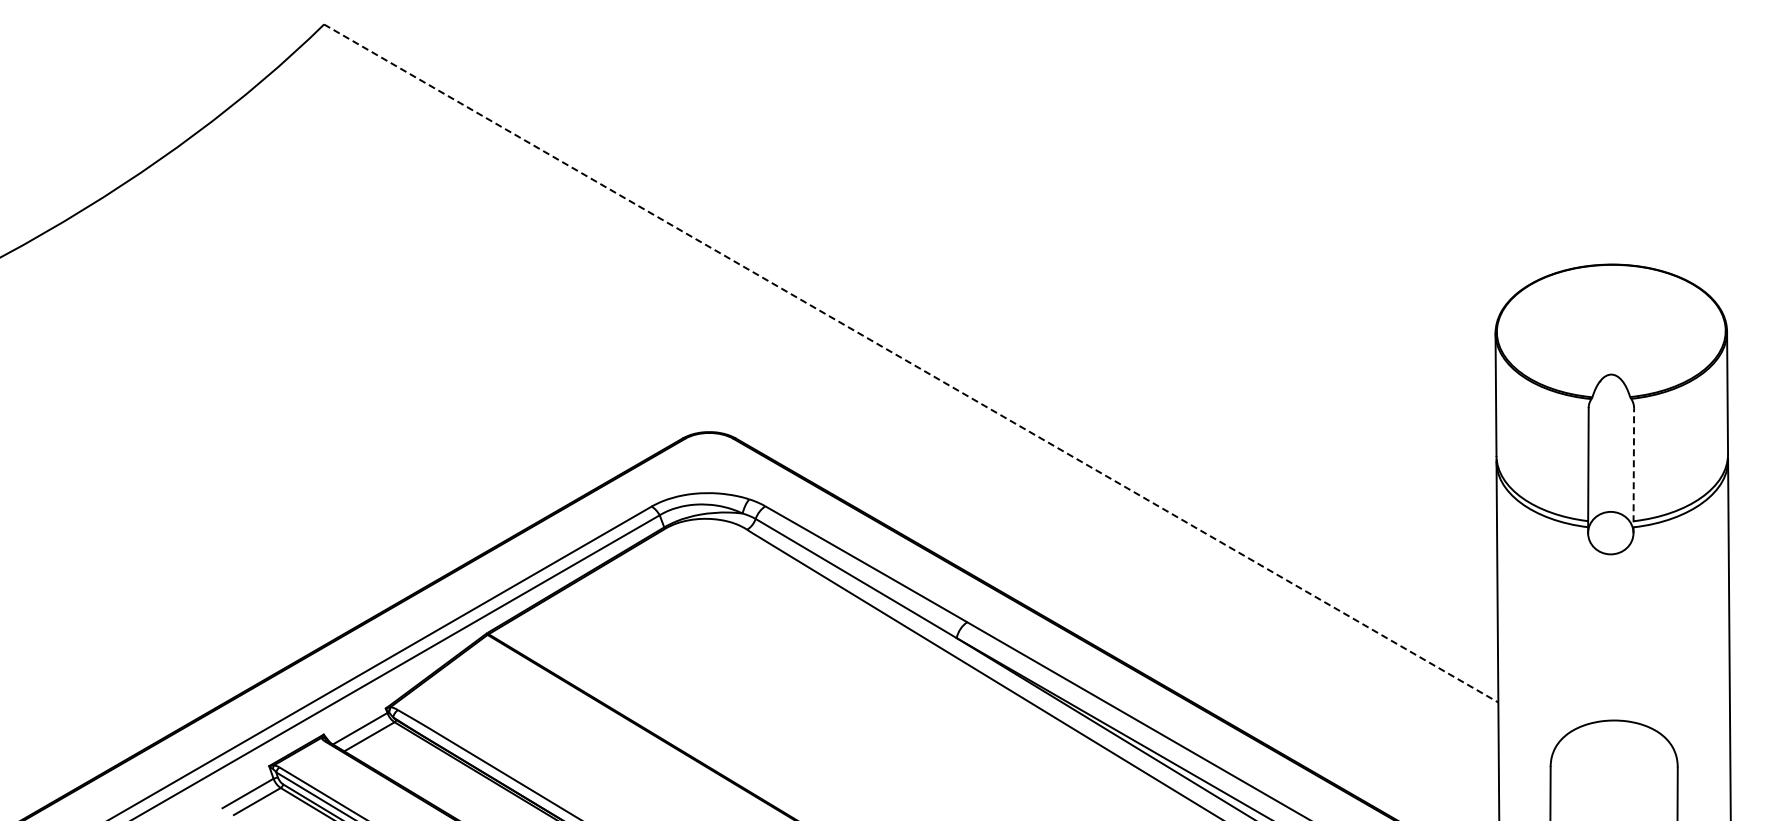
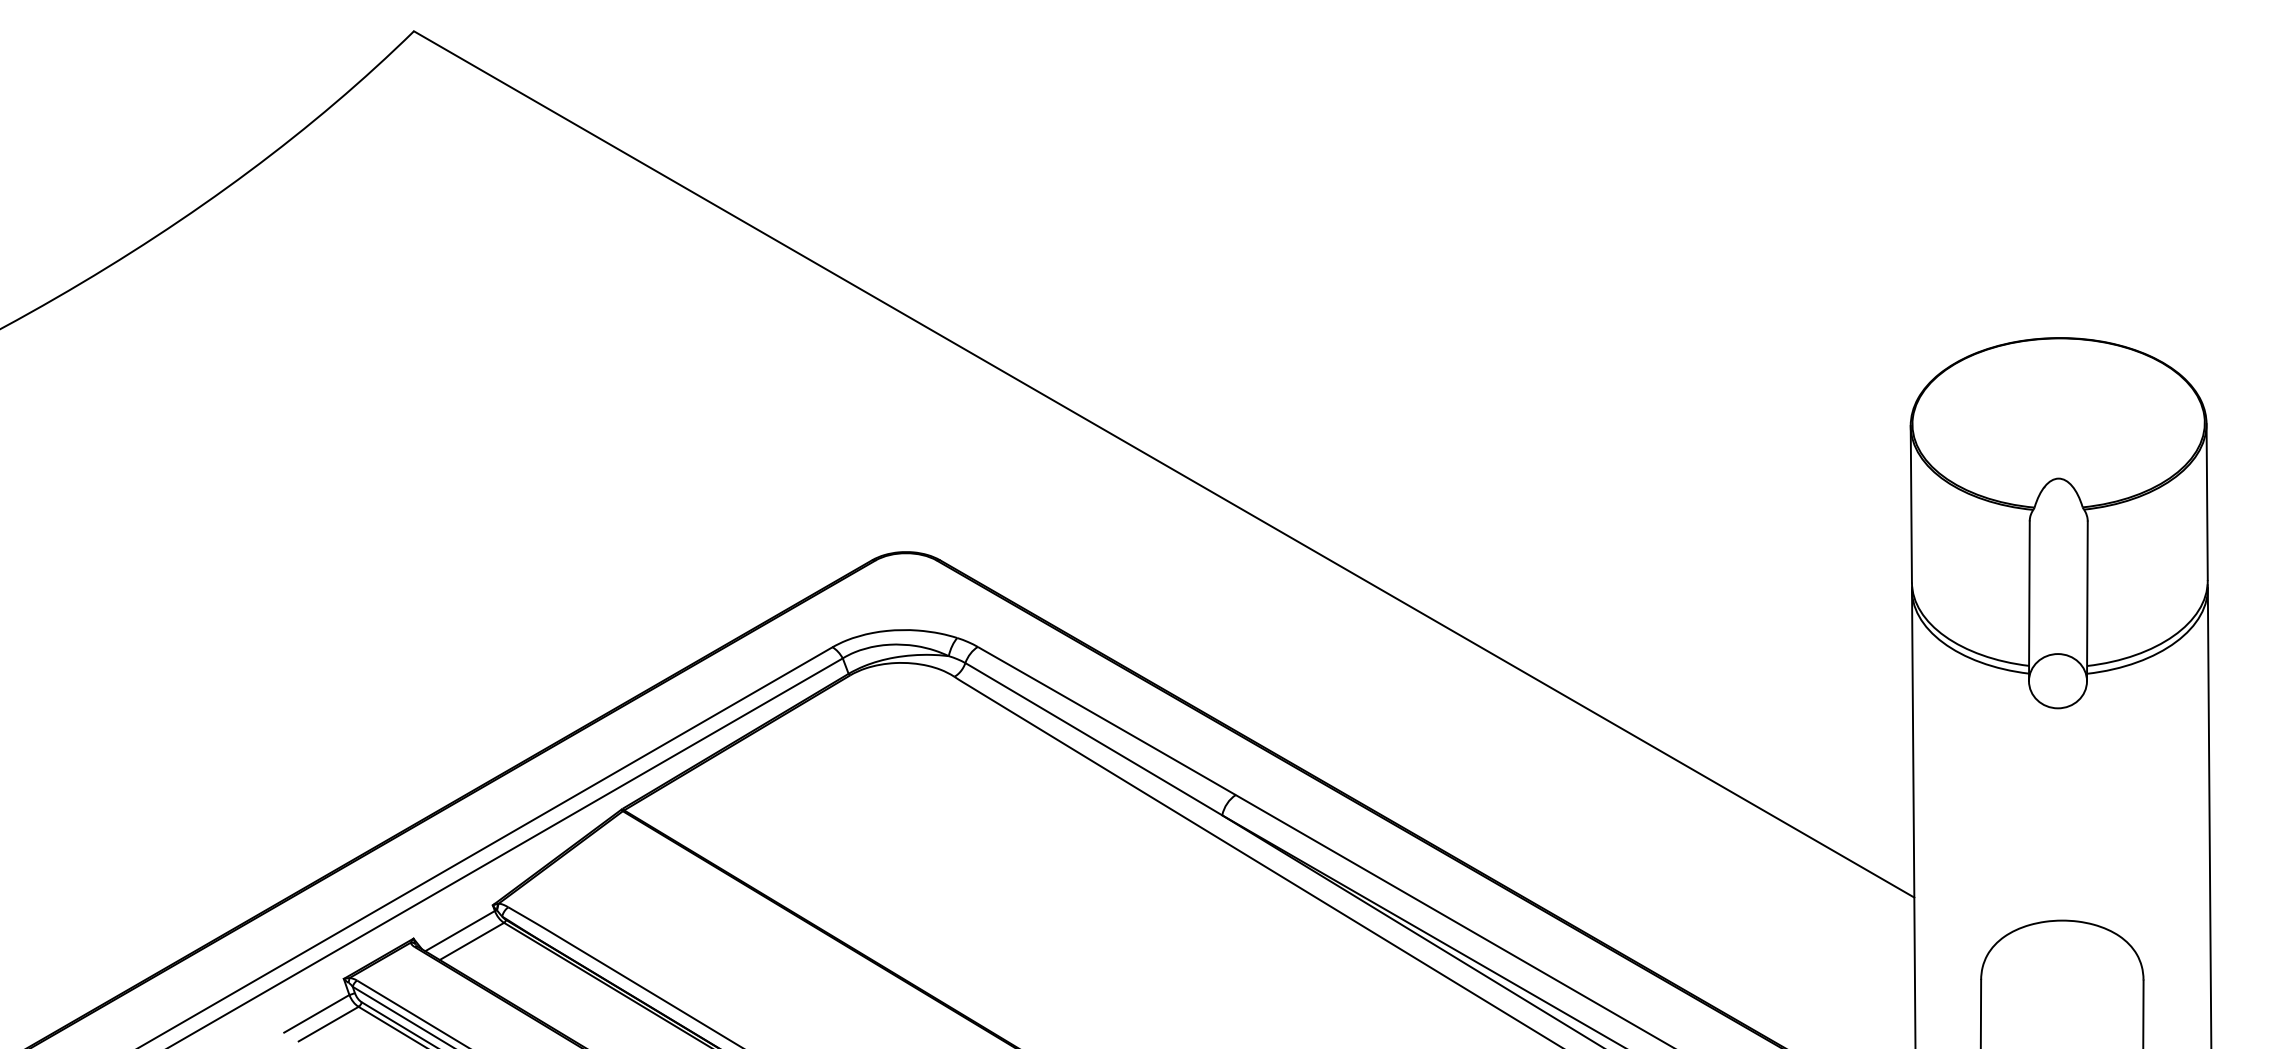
line: (911, 363) -> (1164, 464), dashed -> solid
line: (1633, 470) -> (2086, 601), dashed -> solid

